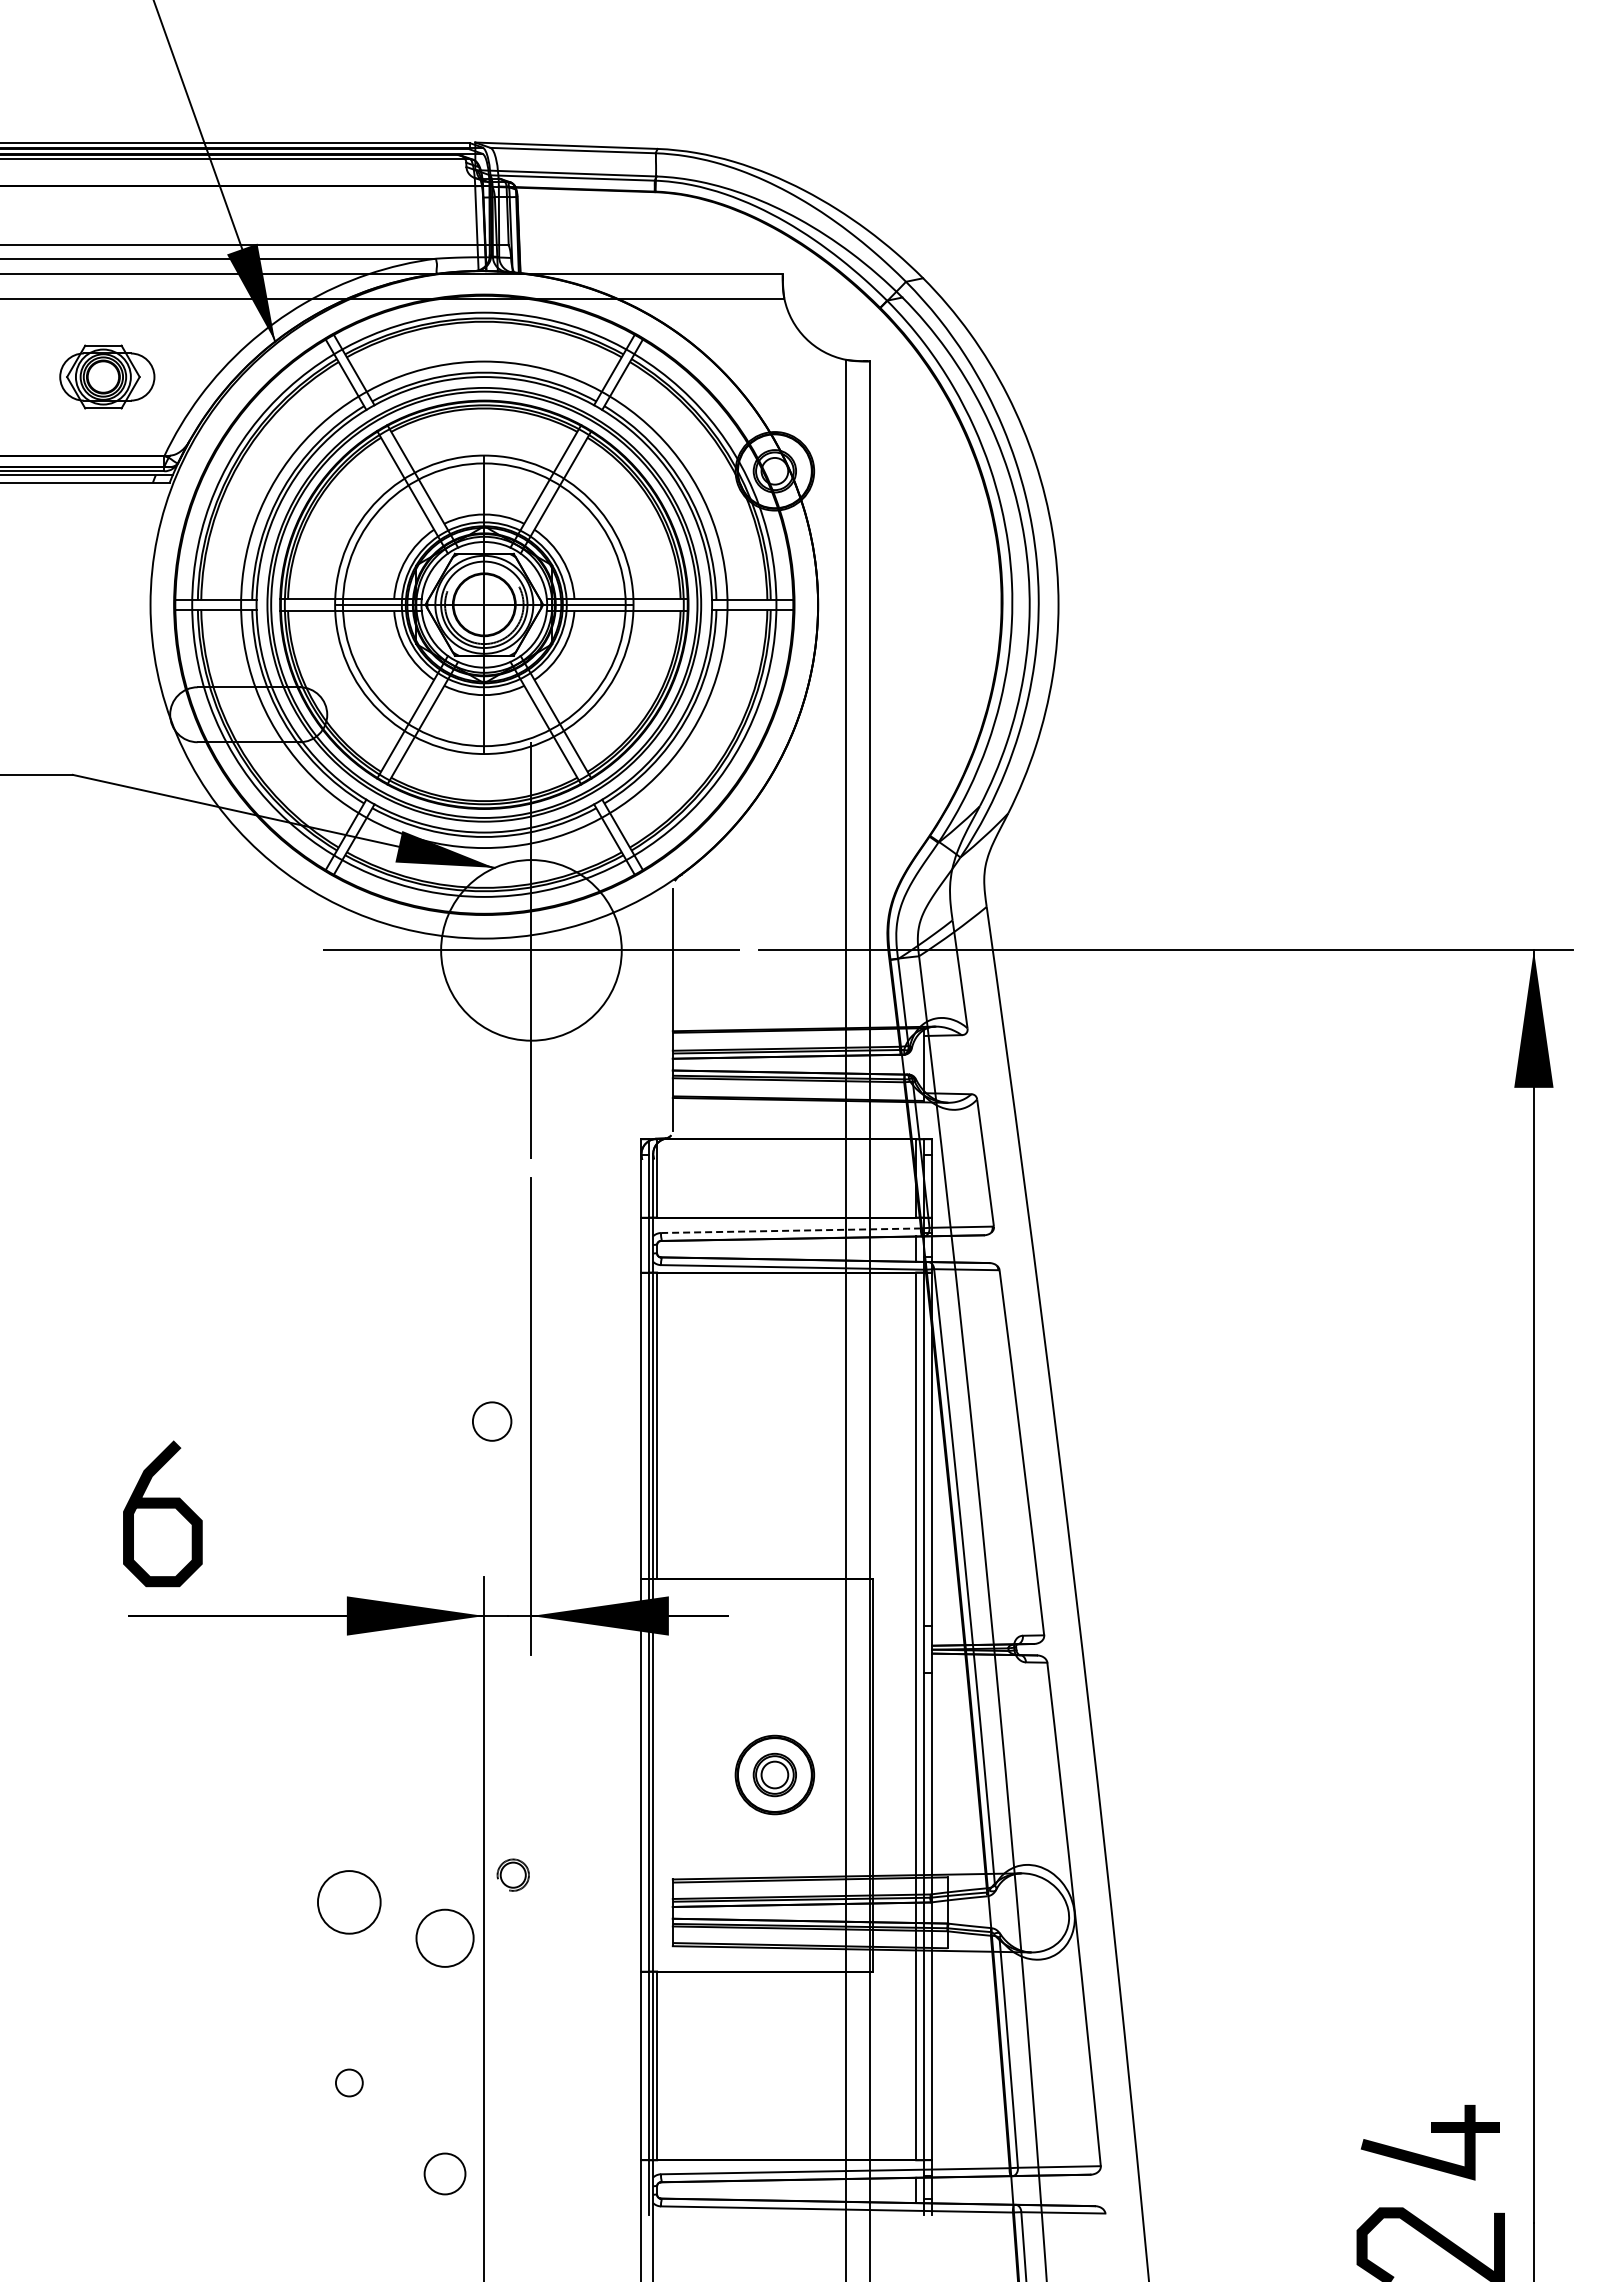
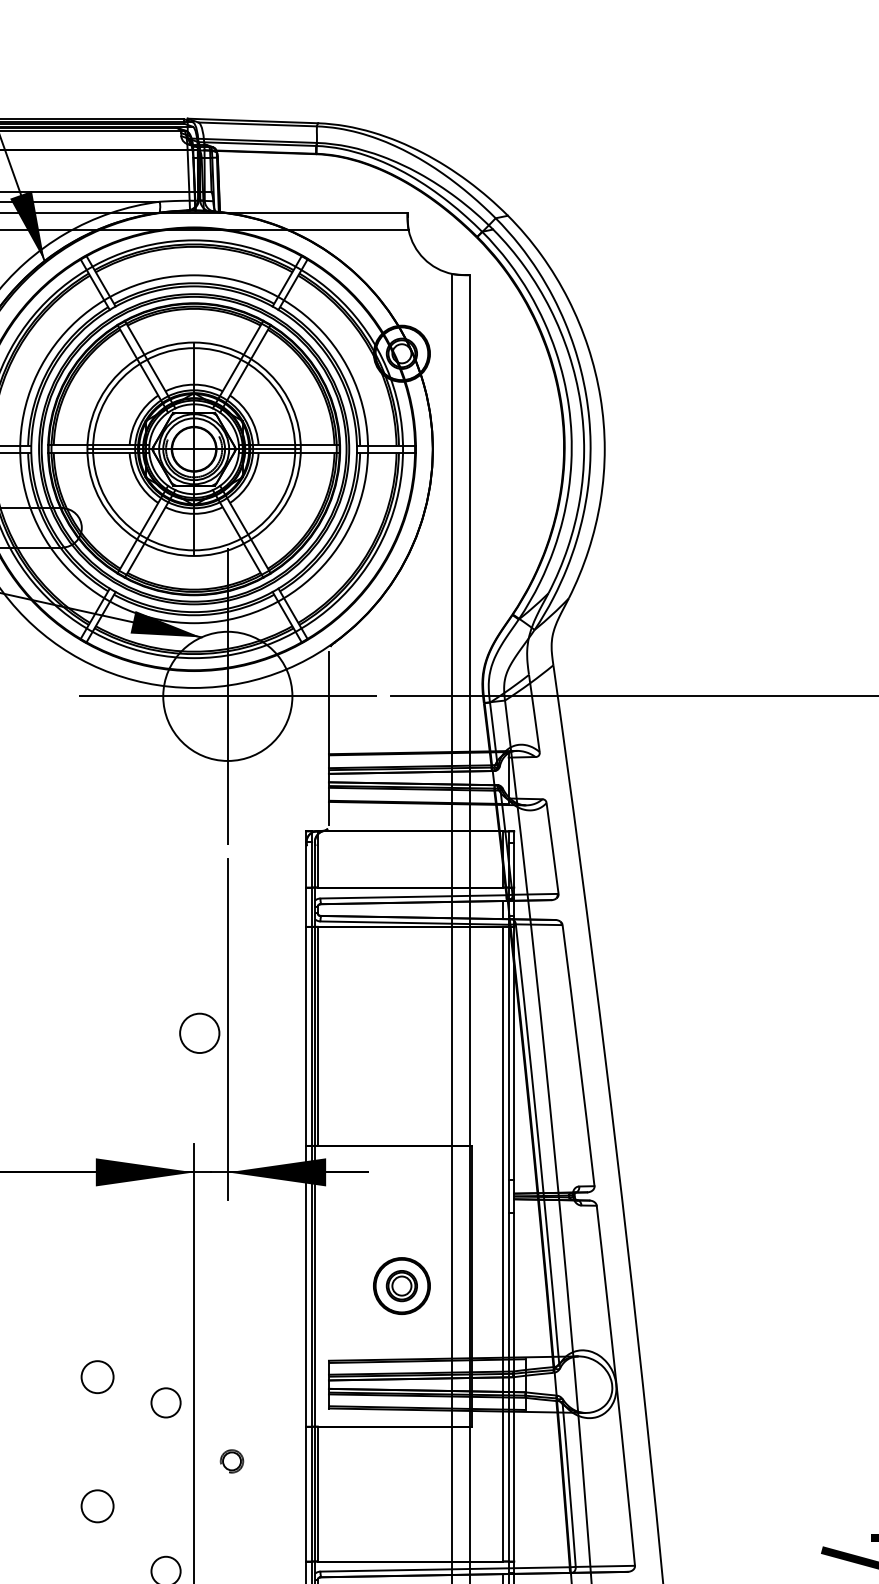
line: (791, 1230) -> (413, 896), dashed -> solid
circle: (491, 1421) -> (199, 1033), size x1.43
part: (512, 1874) -> (231, 1460), moved
circle: (348, 1902) -> (97, 1377), size x0.71
circle: (444, 1938) -> (165, 1402), size x0.71
circle: (349, 2082) -> (97, 1505), size x1.67

